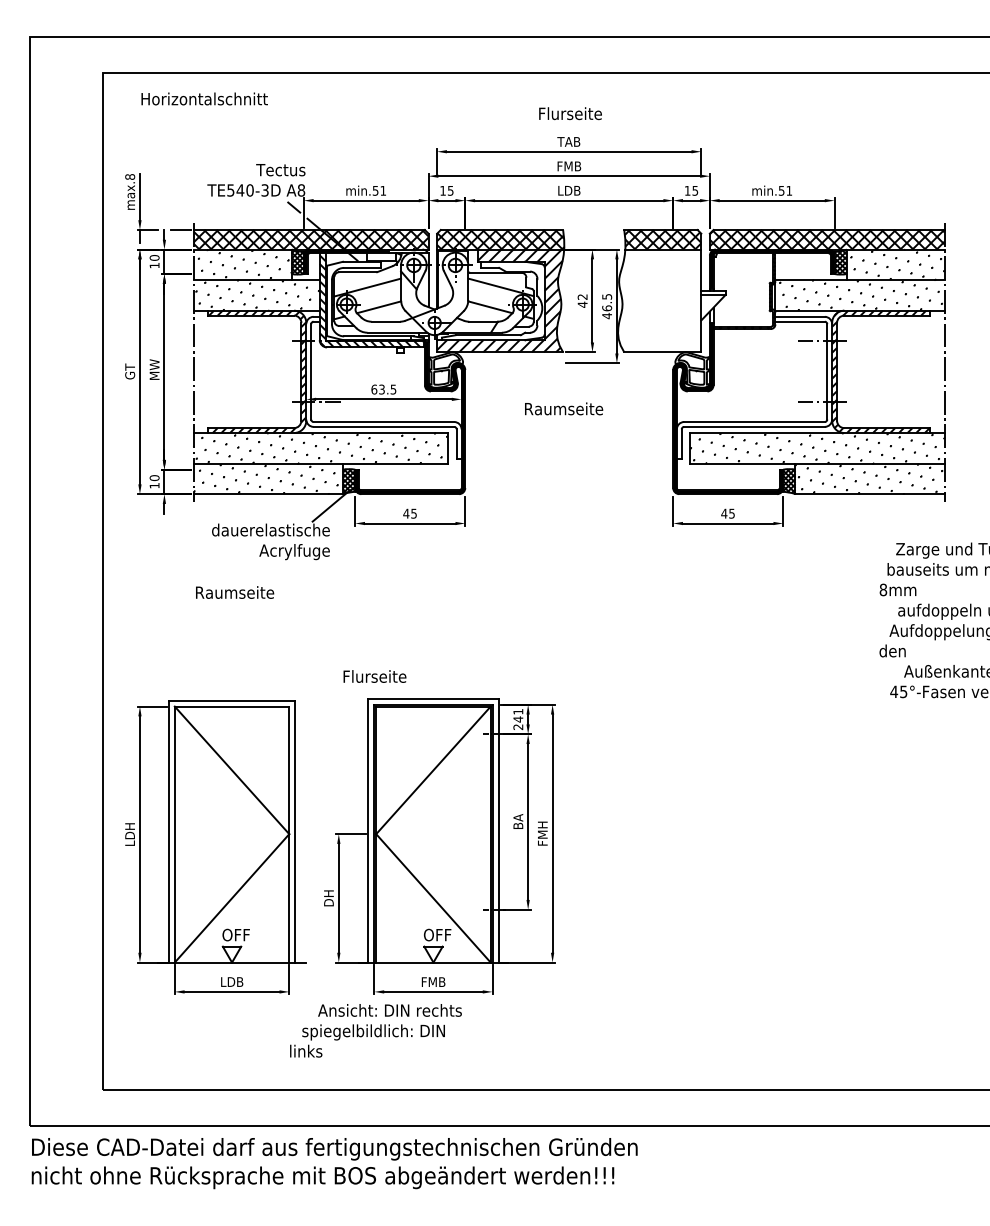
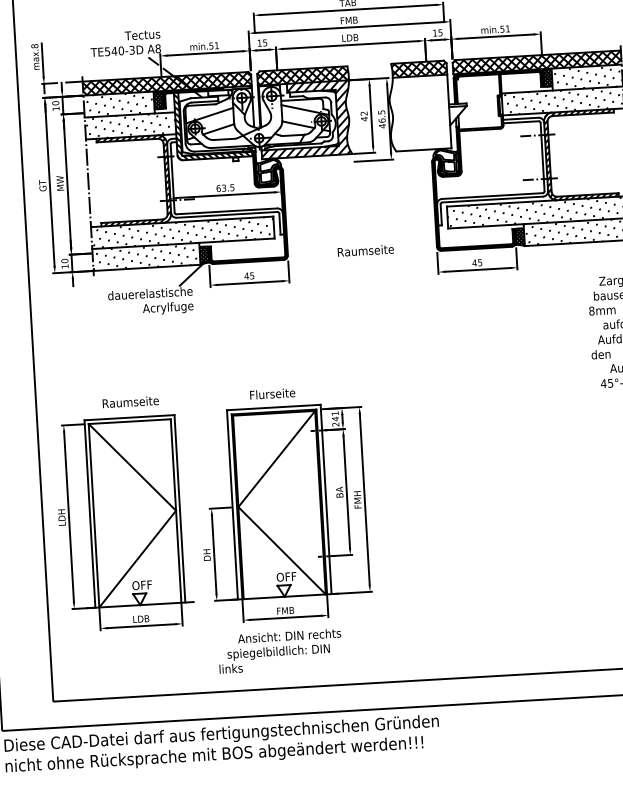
text: (564, 408) -> (366, 250), moved
text: (235, 592) -> (131, 402), moved
text: (374, 676) -> (272, 393), moved
text: (375, 1030) -> (279, 650), moved

